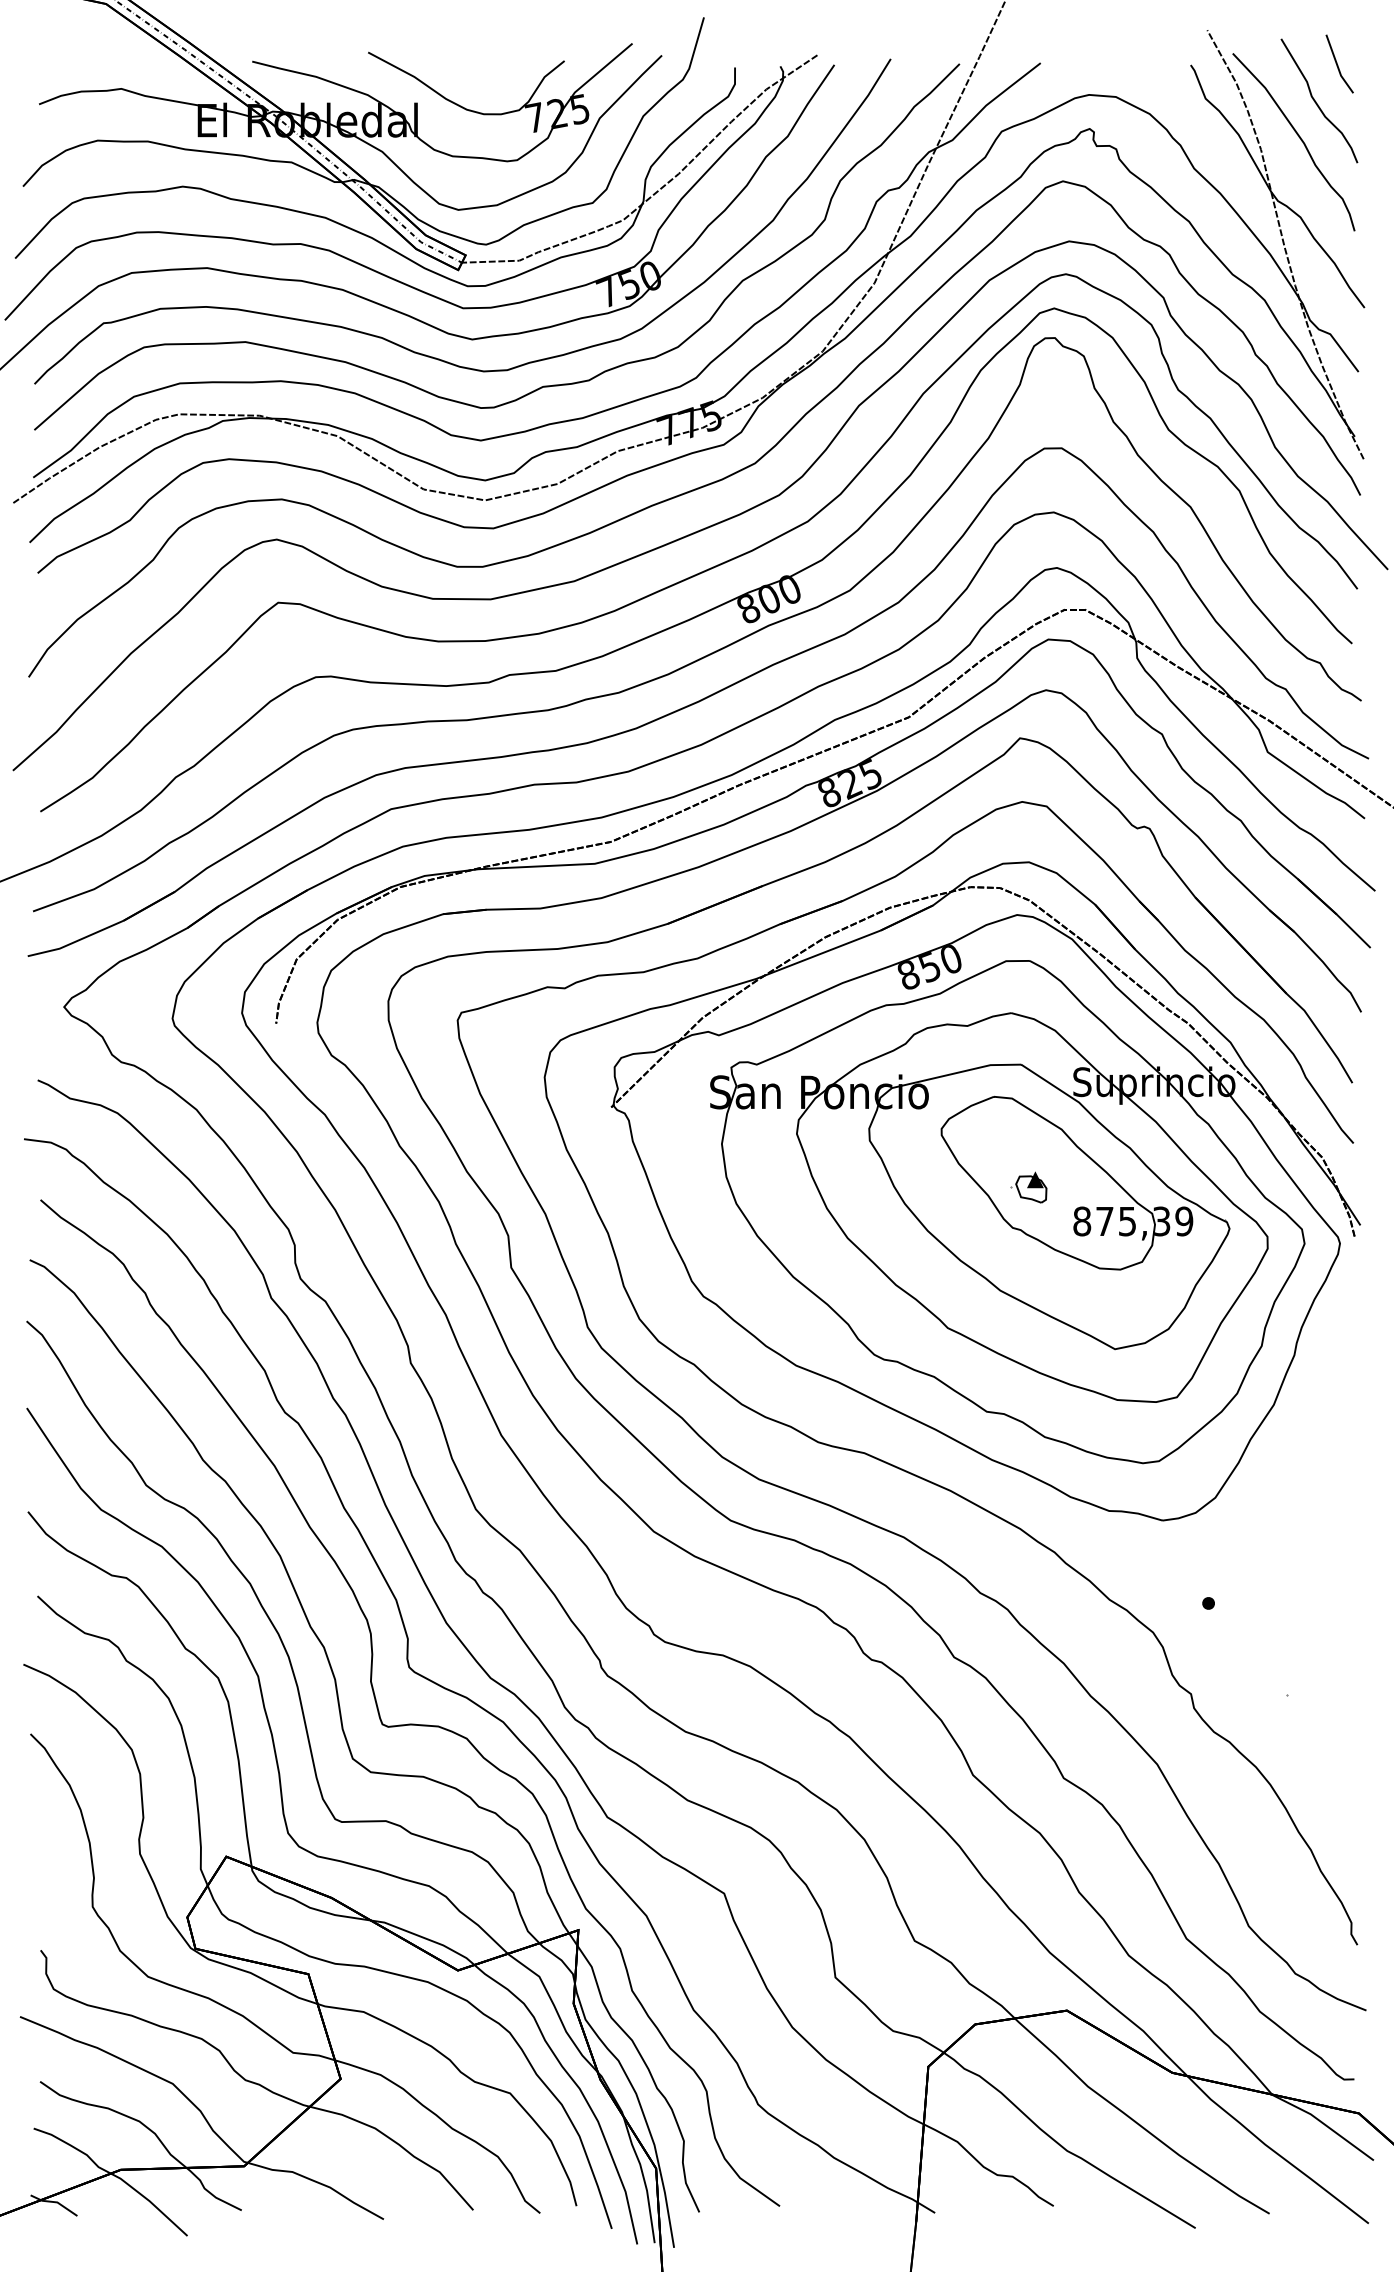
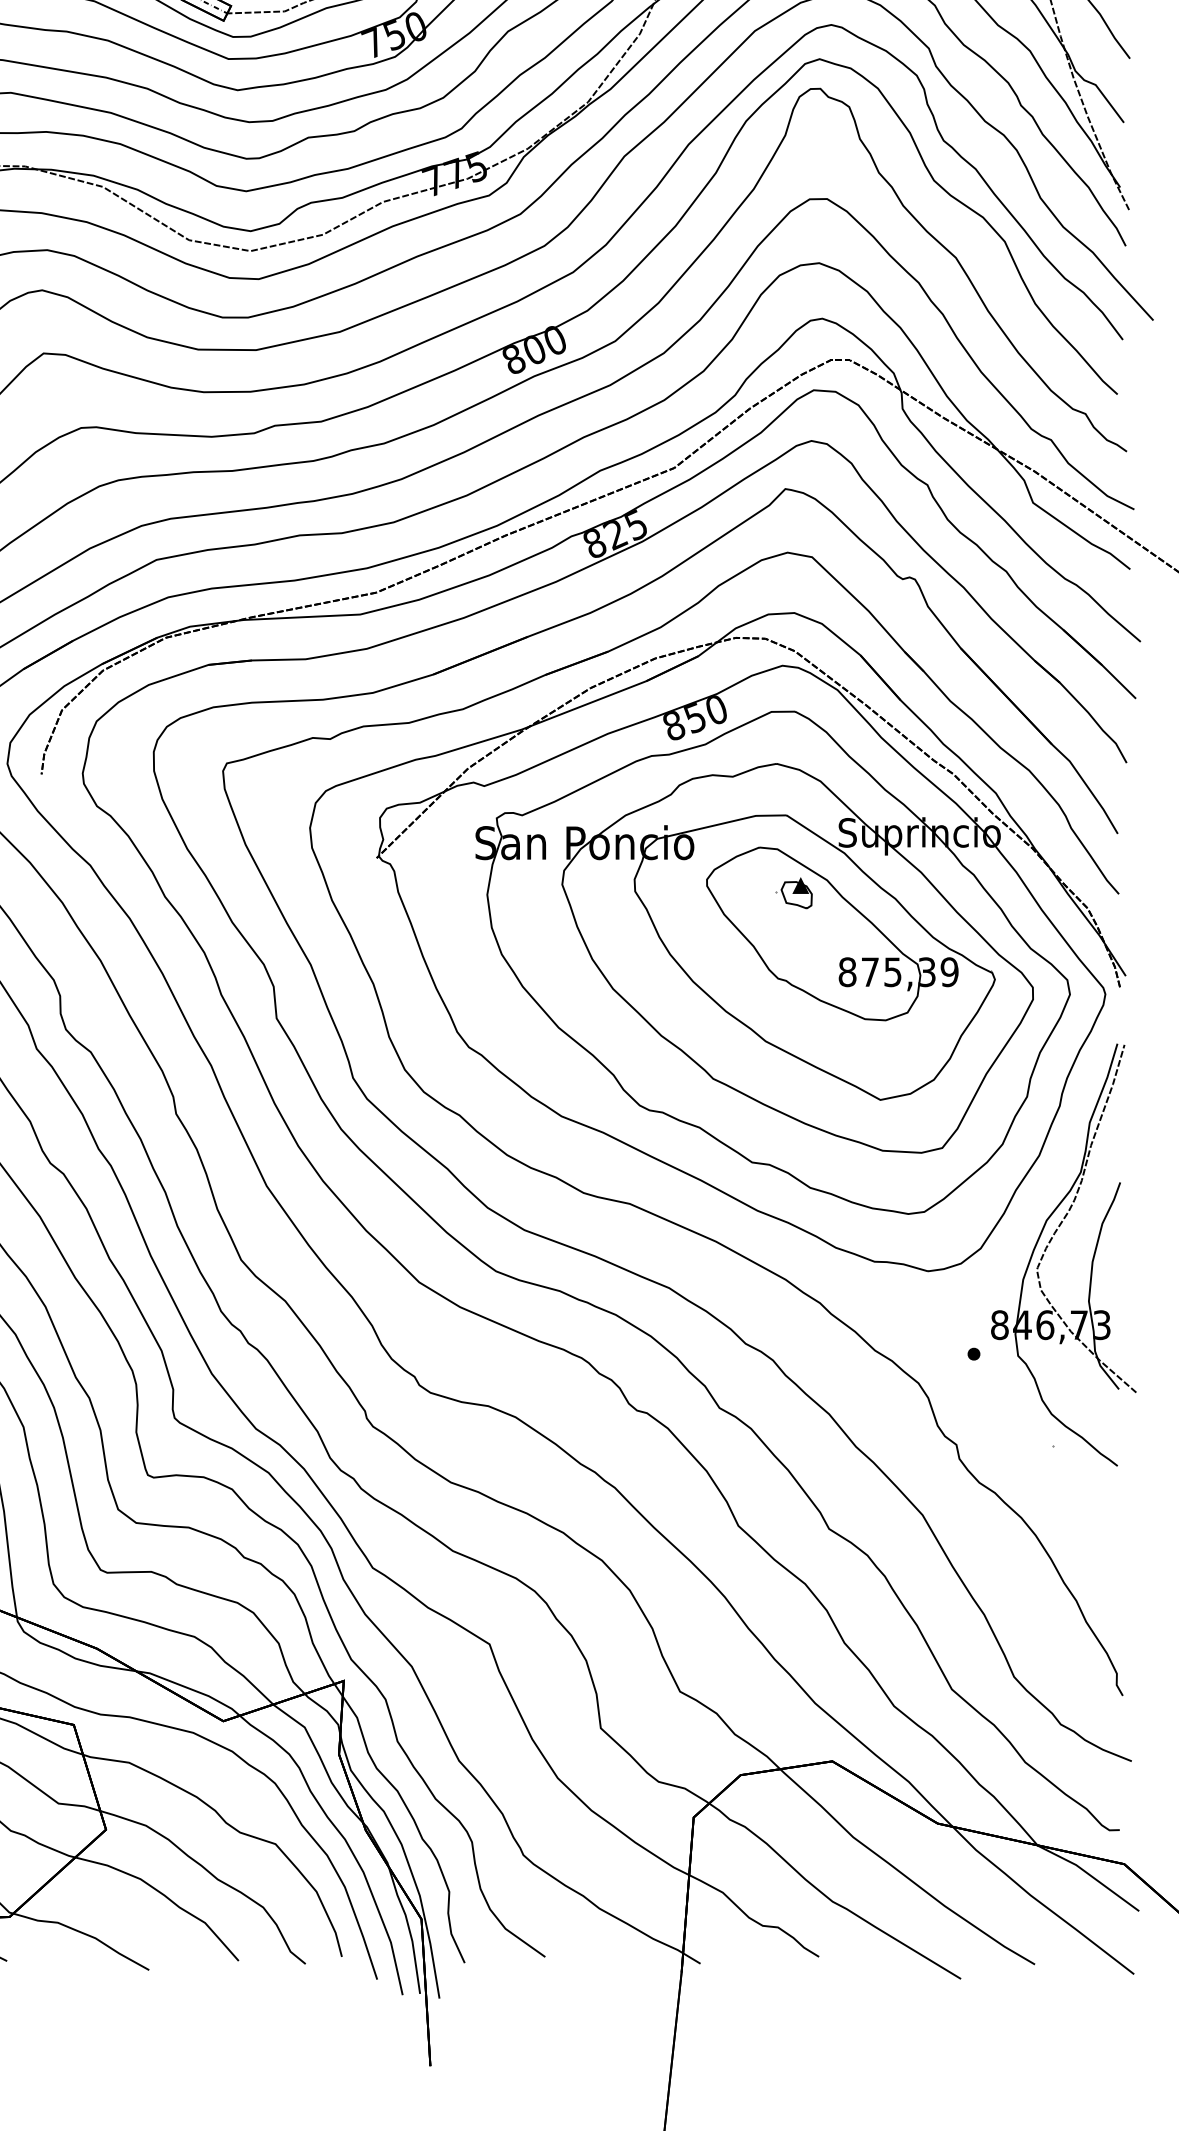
part: (1028, 1187) -> (793, 893), moved
part: (1282, 1496) -> (1047, 1247), added

